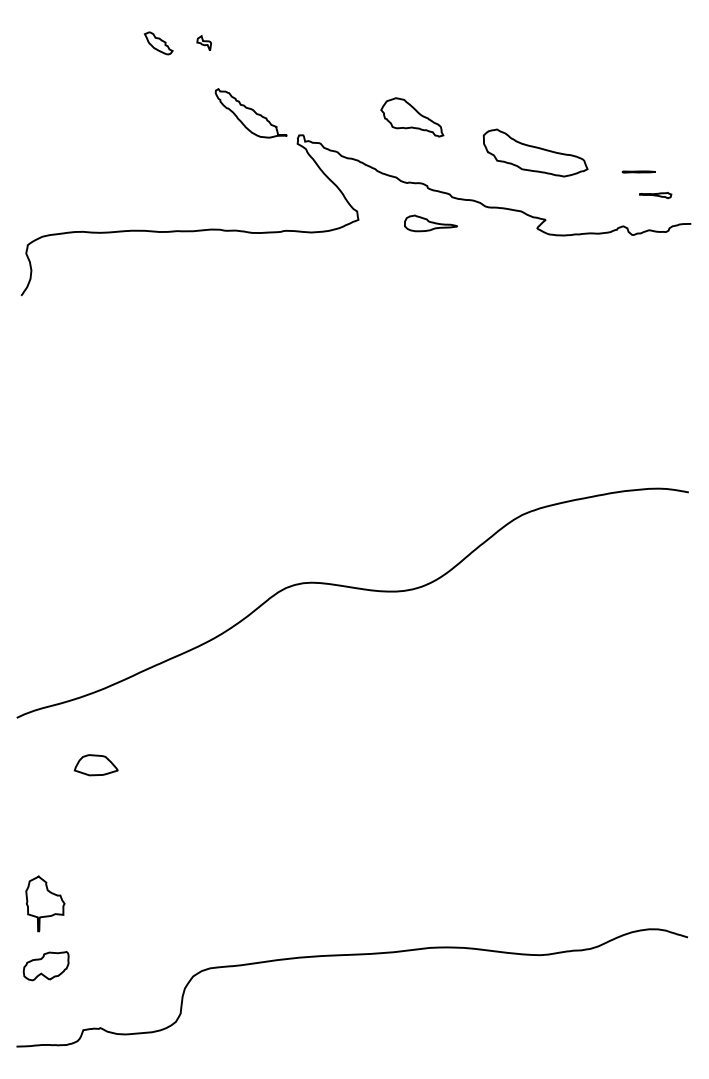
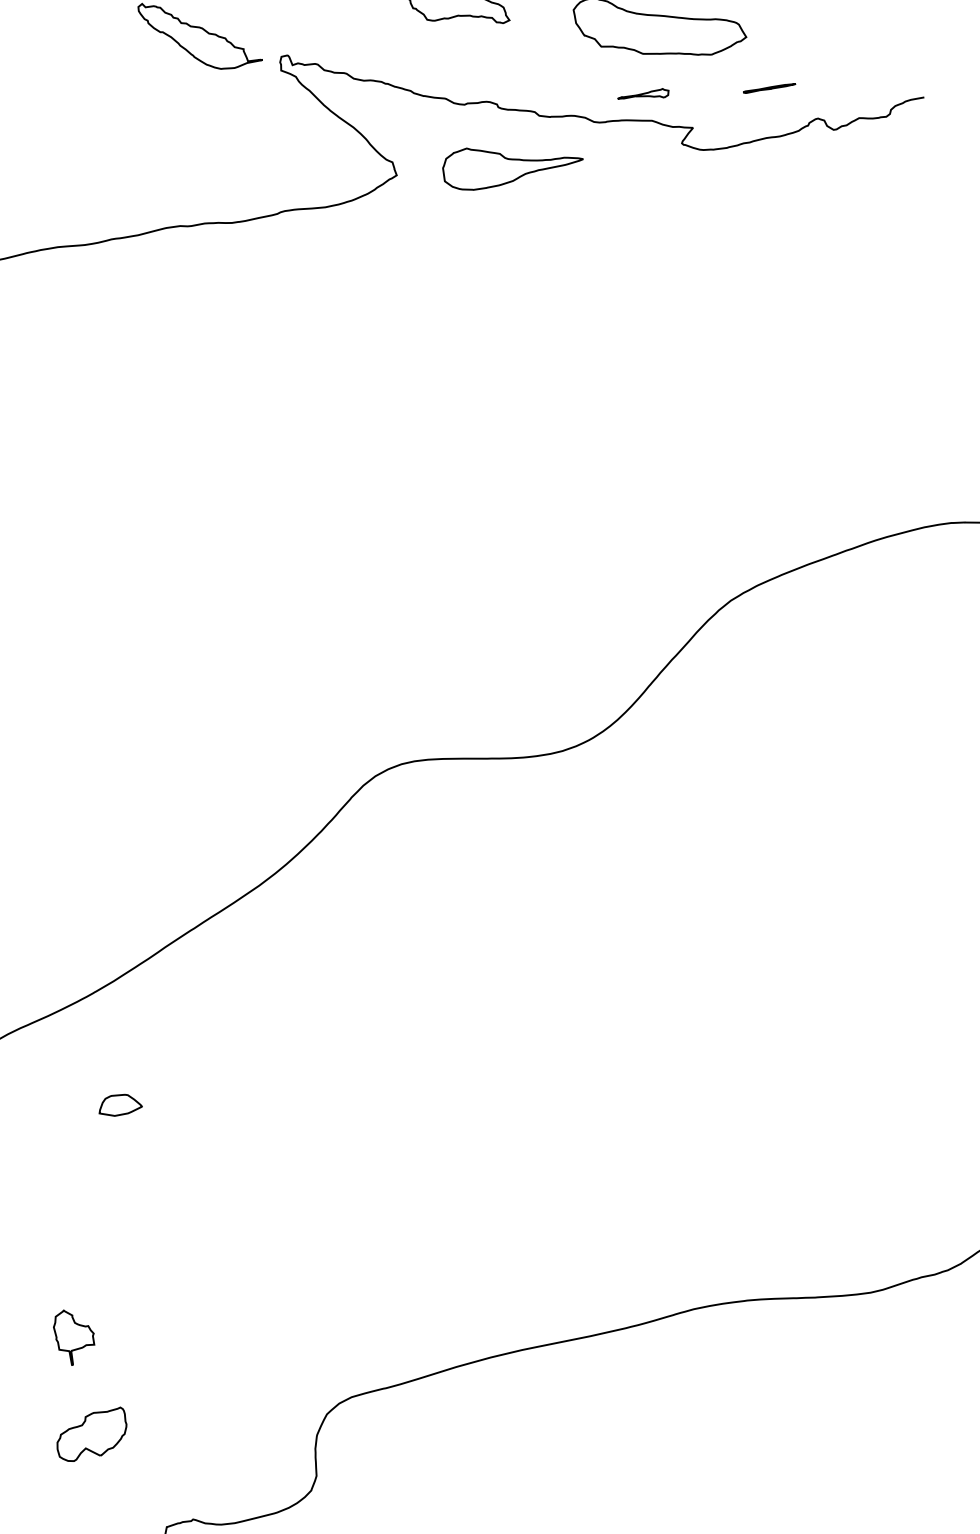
line: (638, 171) -> (768, 87), moved
part: (655, 195) -> (643, 96), moved
part: (430, 223) -> (511, 162), size x1.67
part: (95, 765) -> (118, 1105), size x0.62
part: (45, 903) -> (74, 1336), size x0.62

